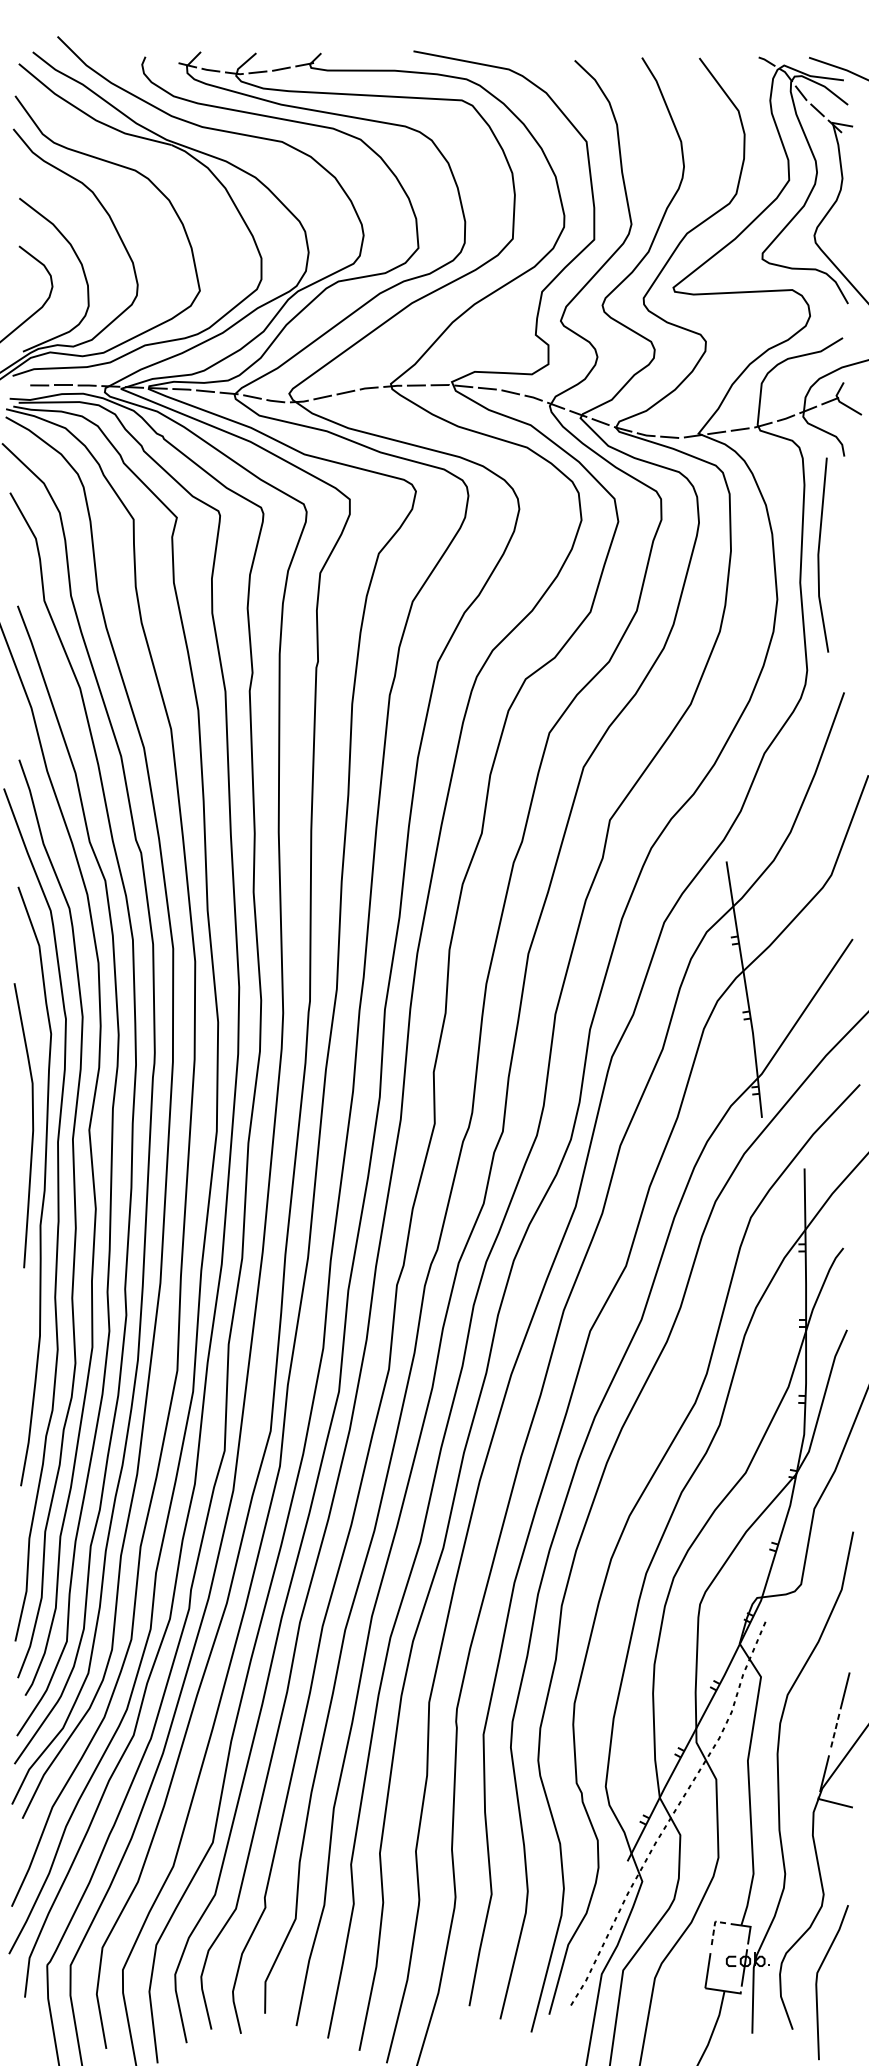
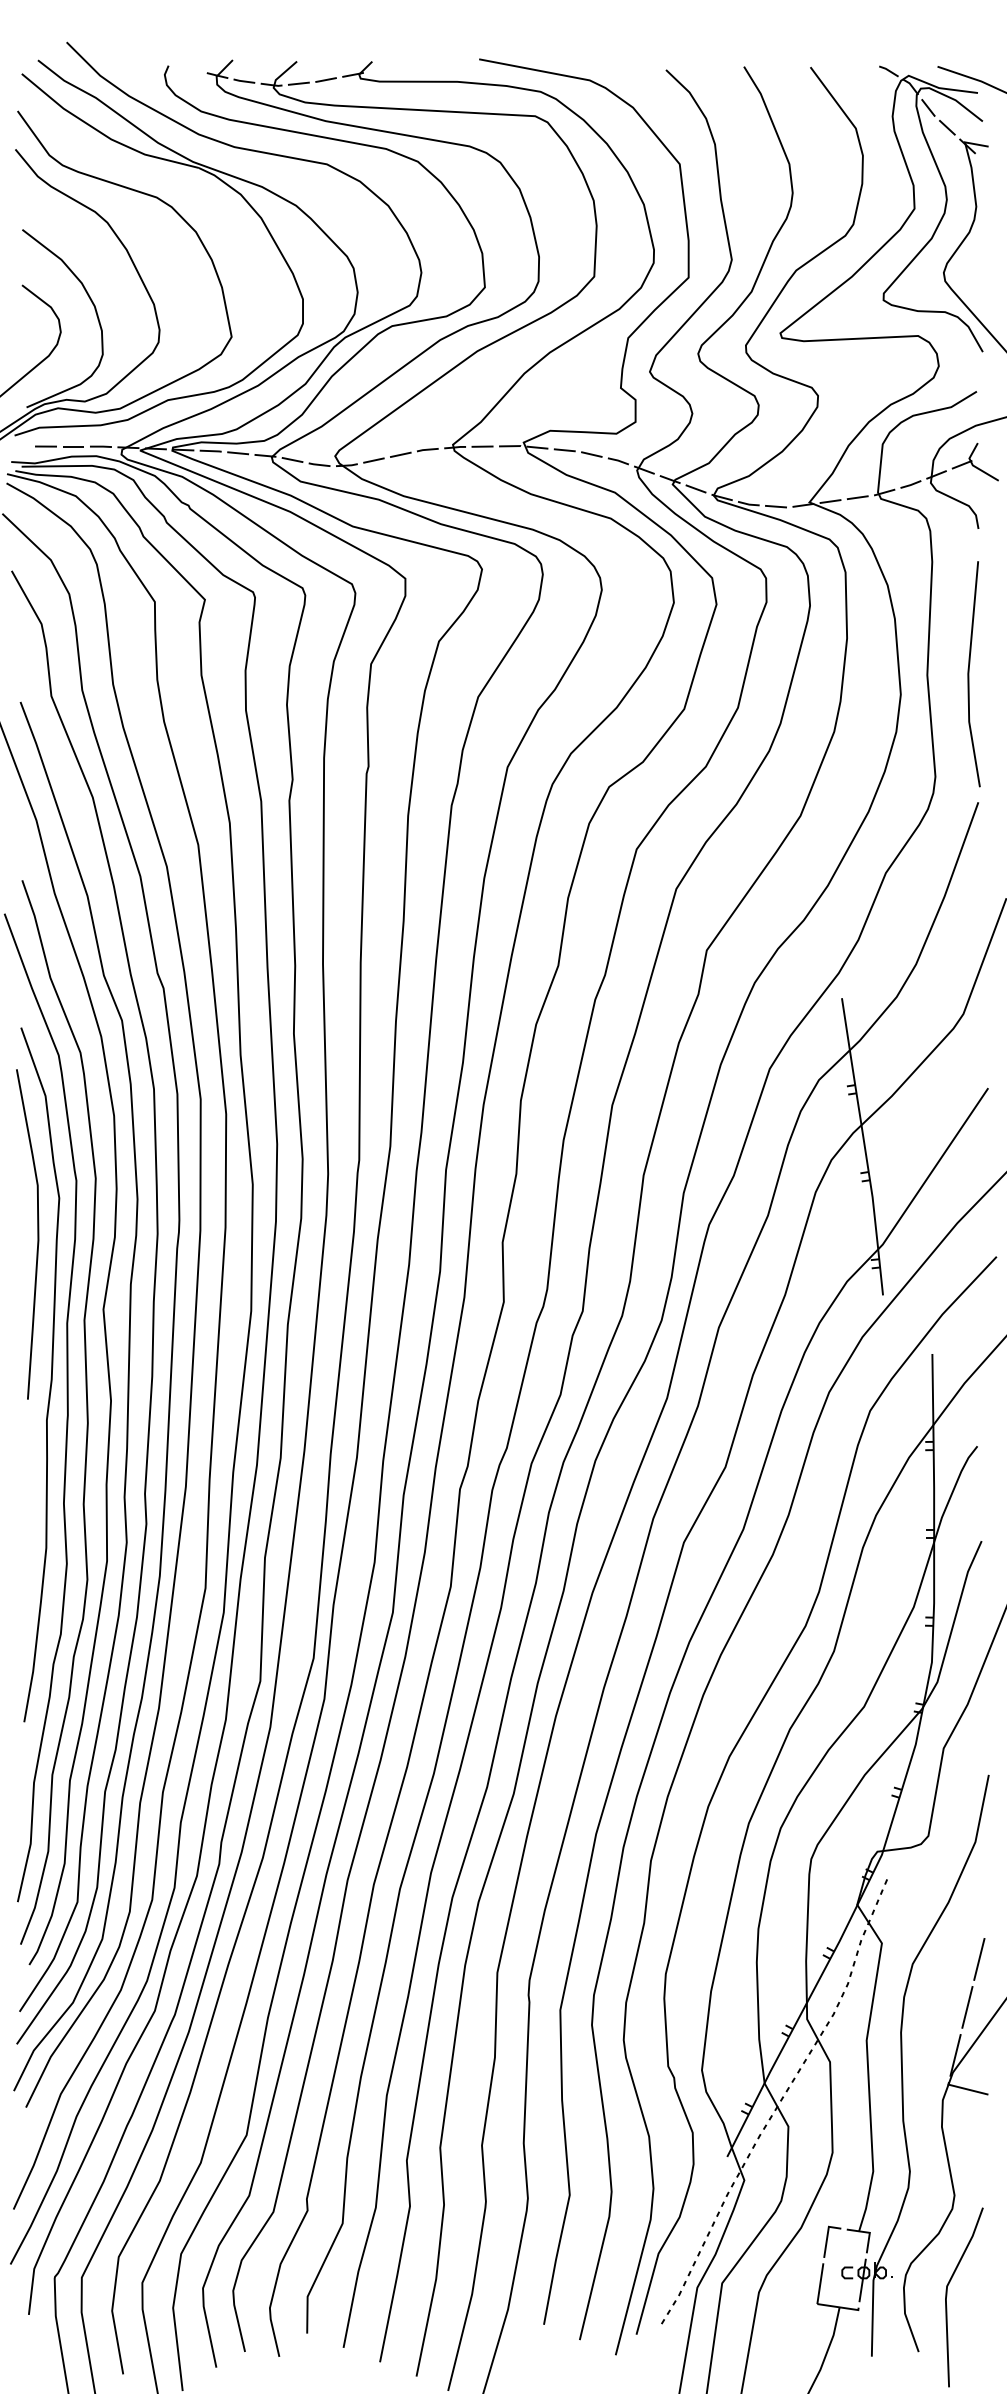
line: (819, 555) -> (969, 674), moved
curve: (32, 1125) -> (37, 1234), moved
line: (834, 1732) -> (967, 2007), dashed -> solid
line: (714, 1929) -> (827, 2235), dashed -> solid

